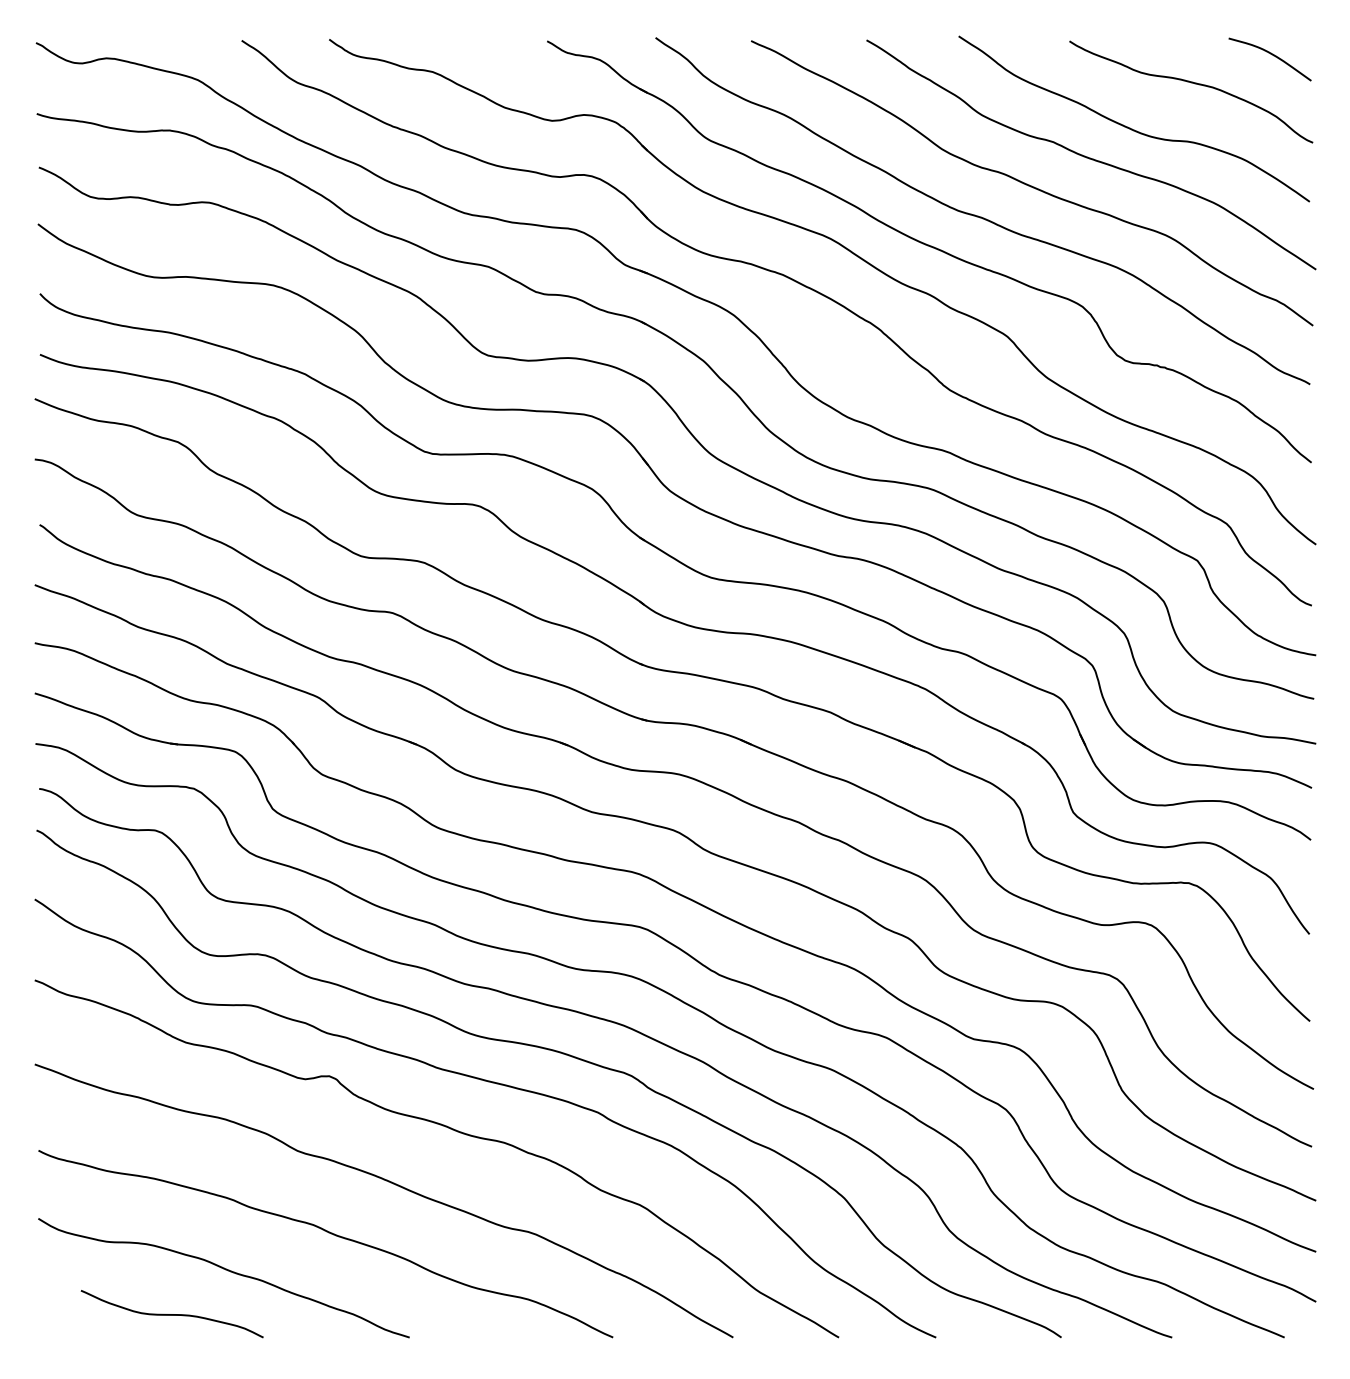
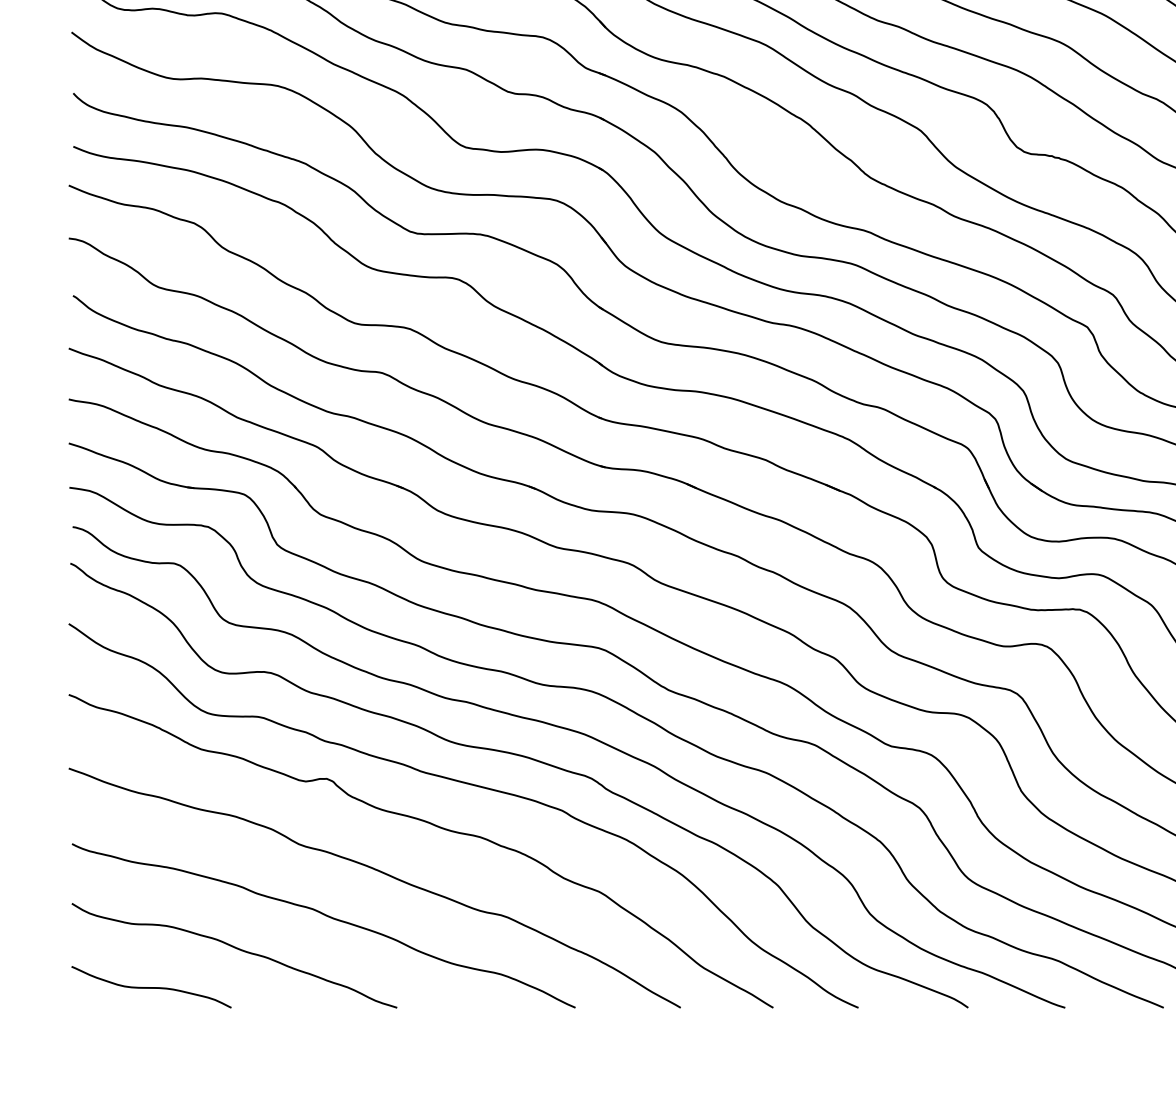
curve: (171, 1314) -> (150, 987), moved

